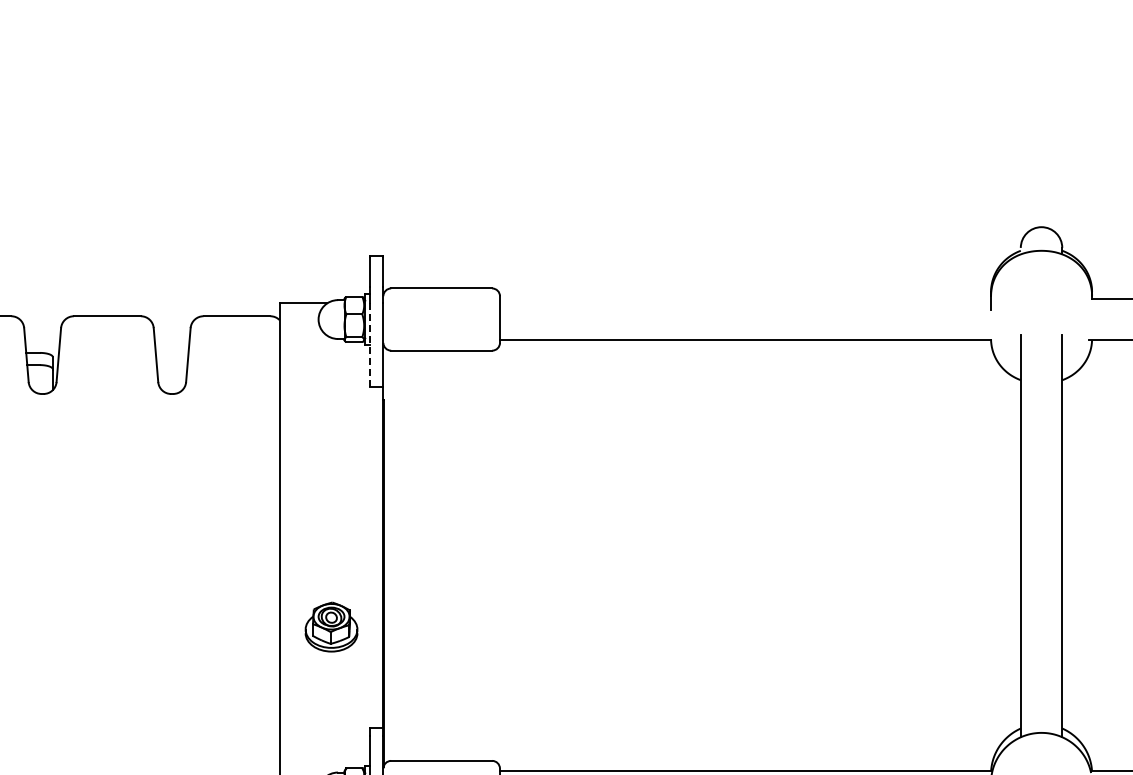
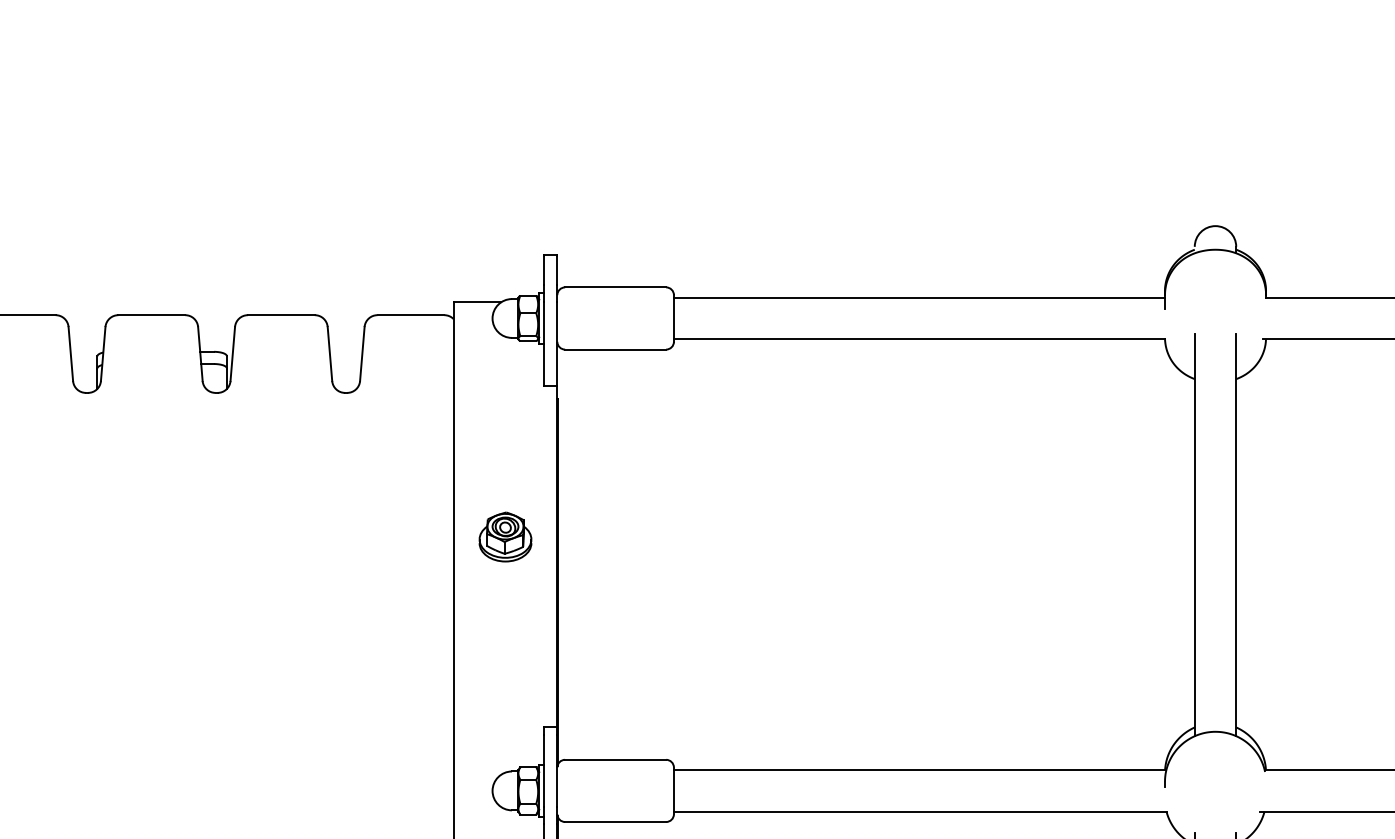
line: (745, 298) -> (919, 297), added
line: (370, 345) -> (544, 344), dashed -> solid
part: (331, 626) -> (505, 536), moved

